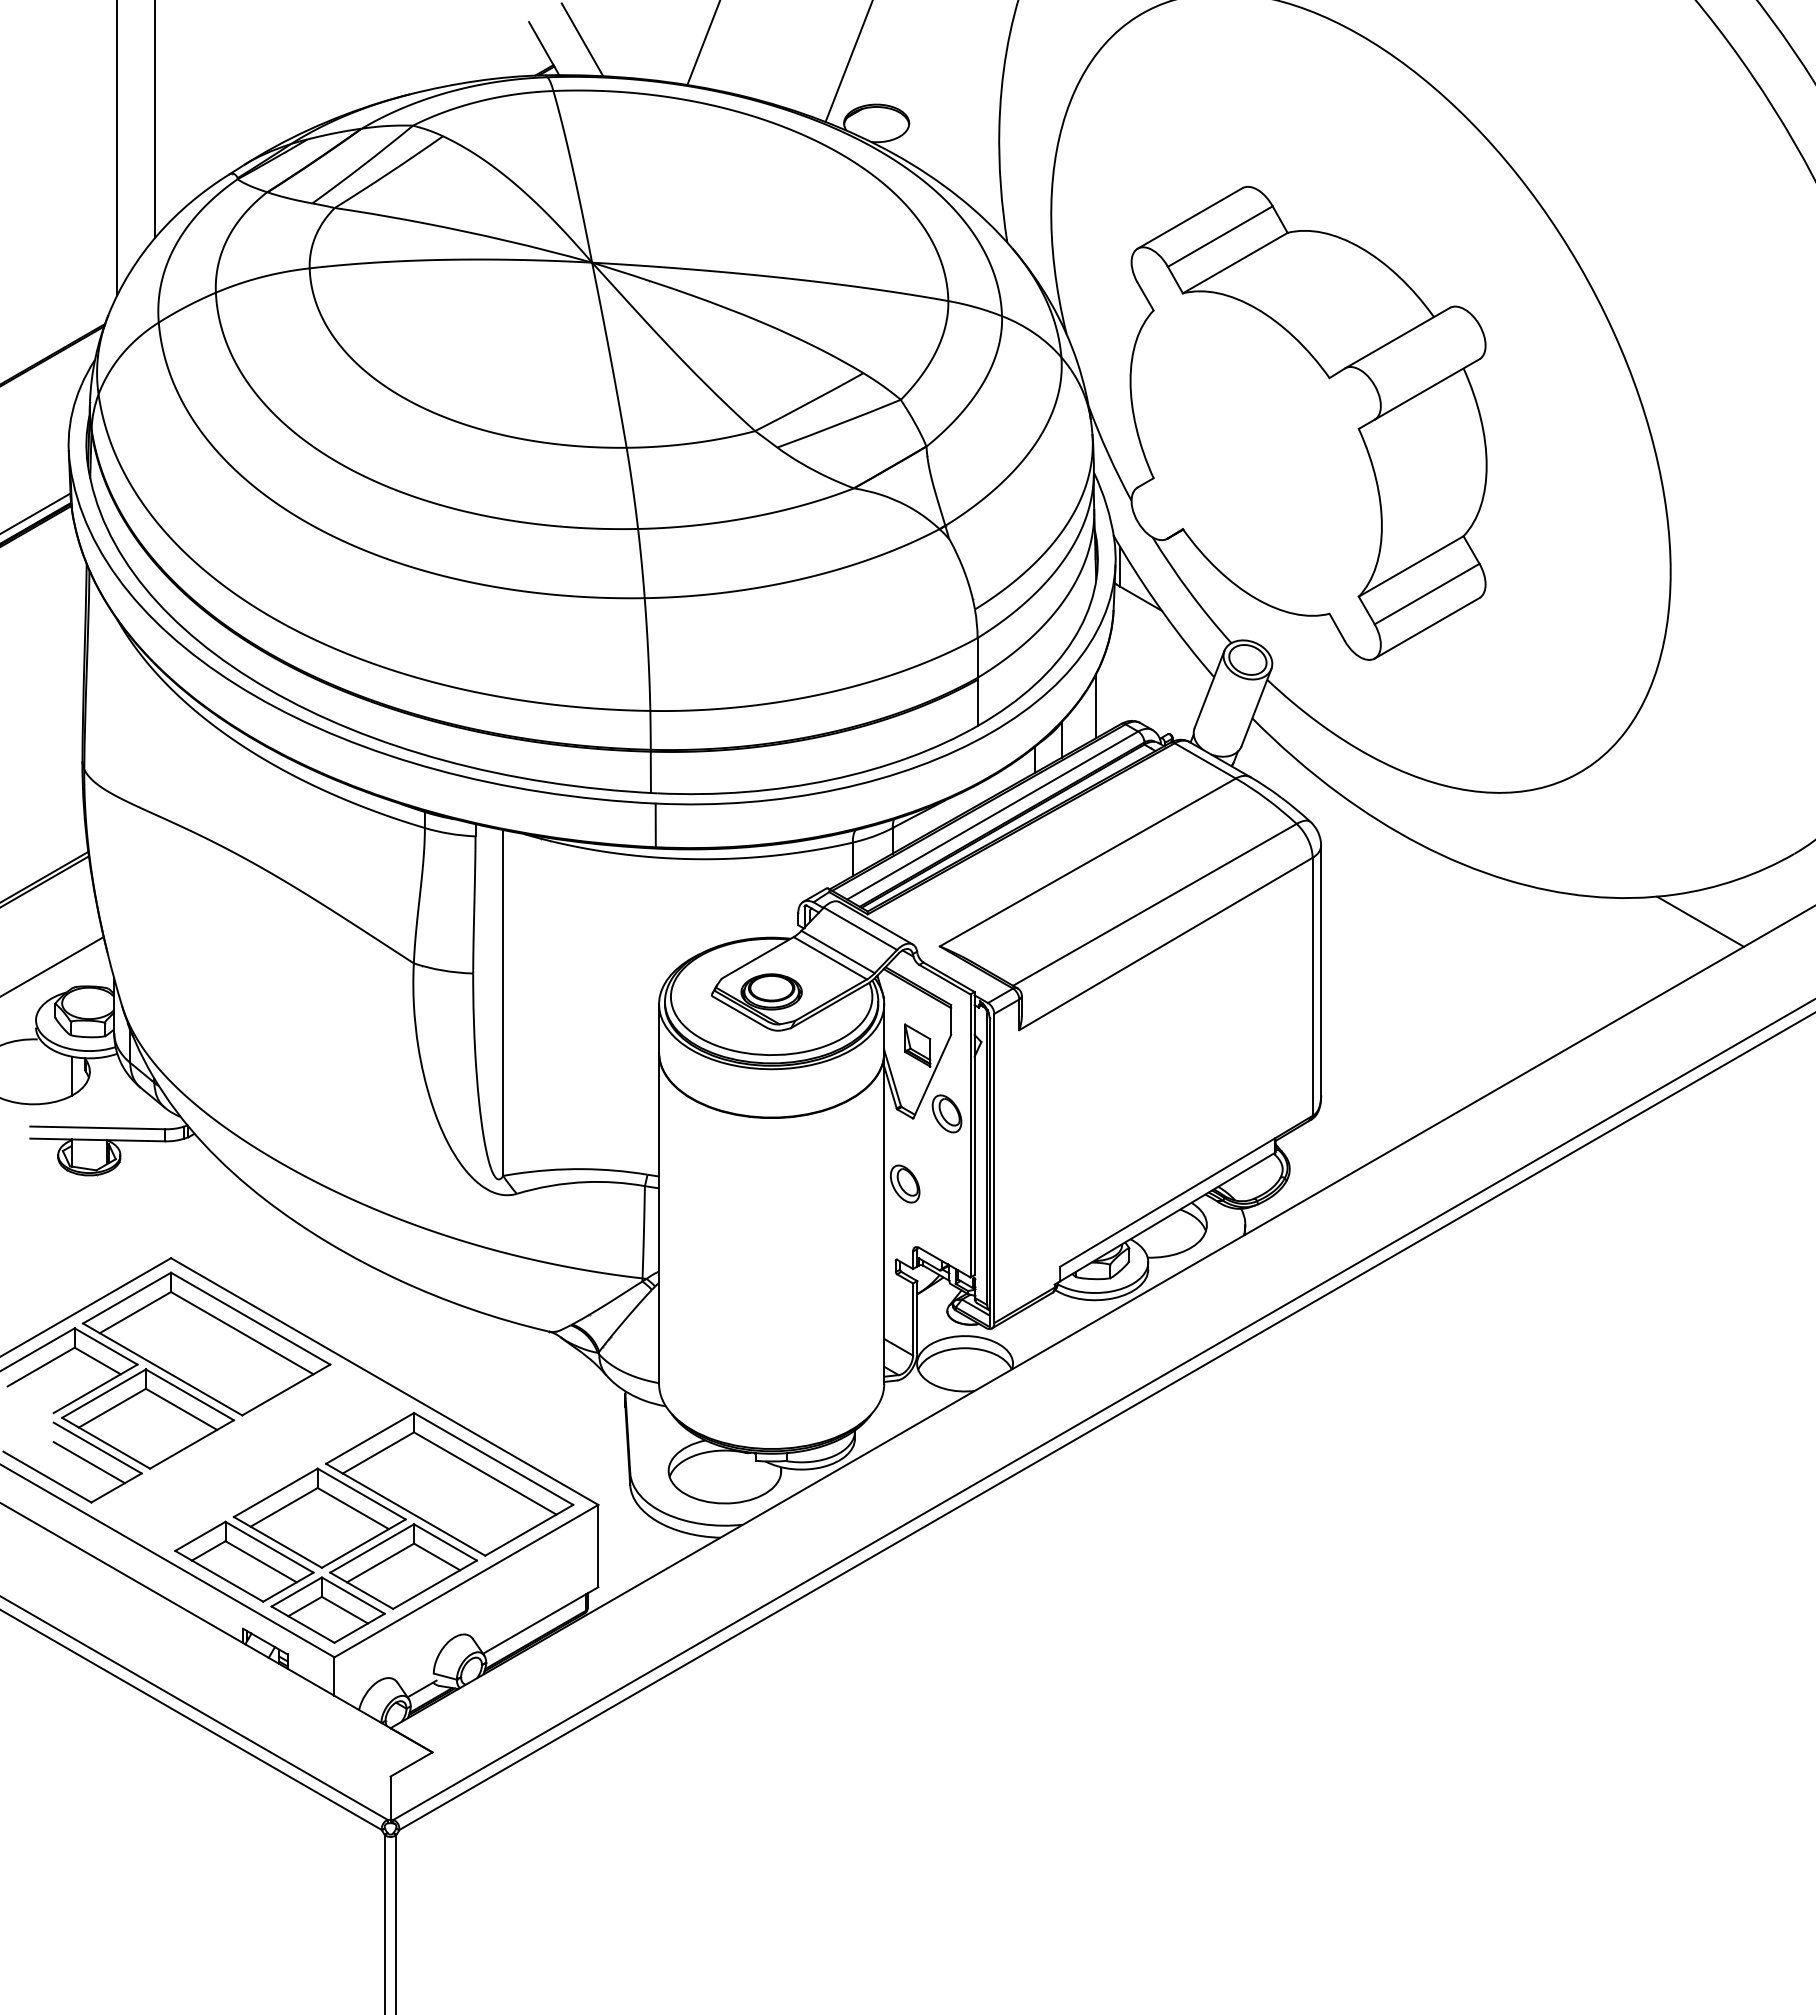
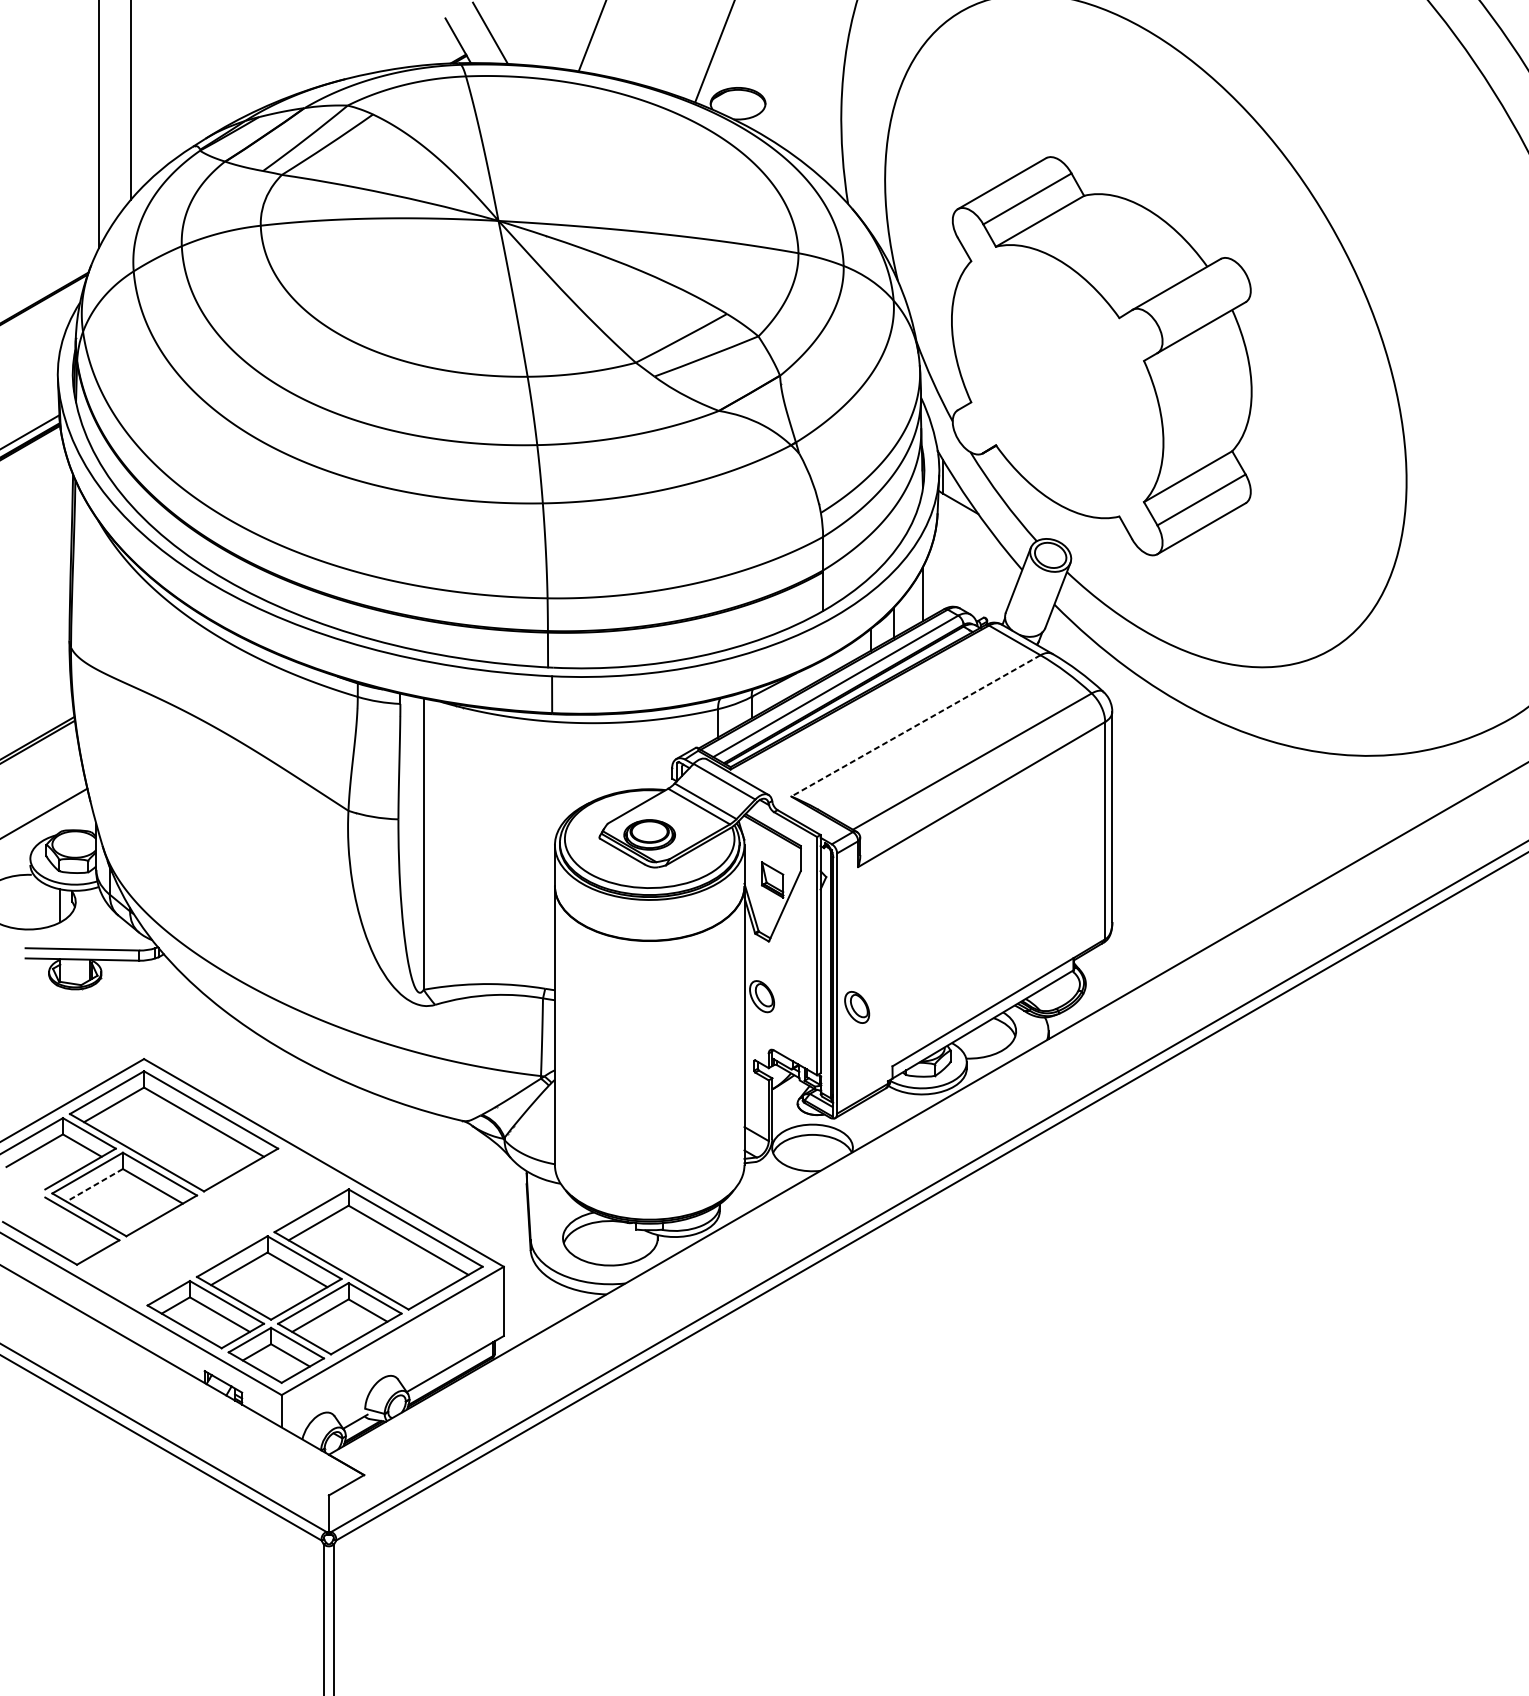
line: (1087, 862) -> (915, 725), solid -> dashed
line: (1700, 921) -> (1431, 775), removed
part: (946, 1113) -> (856, 1007), moved
line: (112, 1408) -> (94, 1185), solid -> dashed
line: (88, 1462) -> (74, 1231), removed

